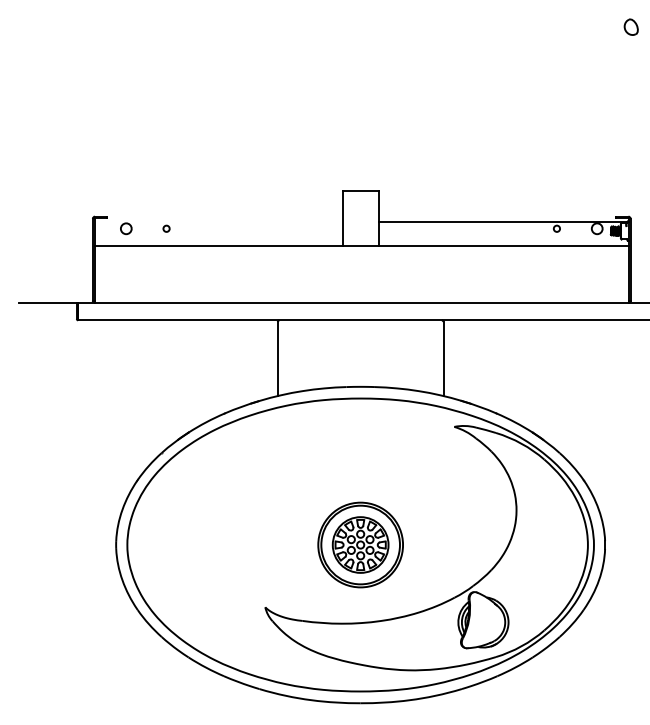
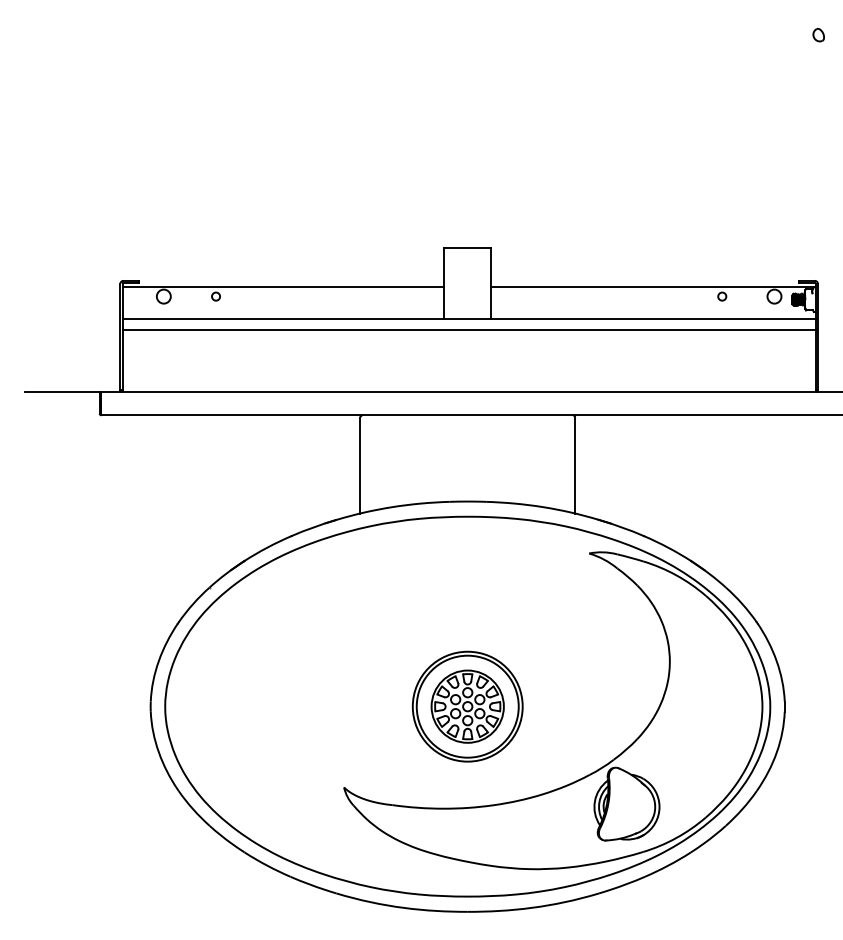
part: (631, 26) -> (818, 34), size x0.62
line: (218, 221) -> (283, 287), added
line: (361, 254) -> (468, 329), added

